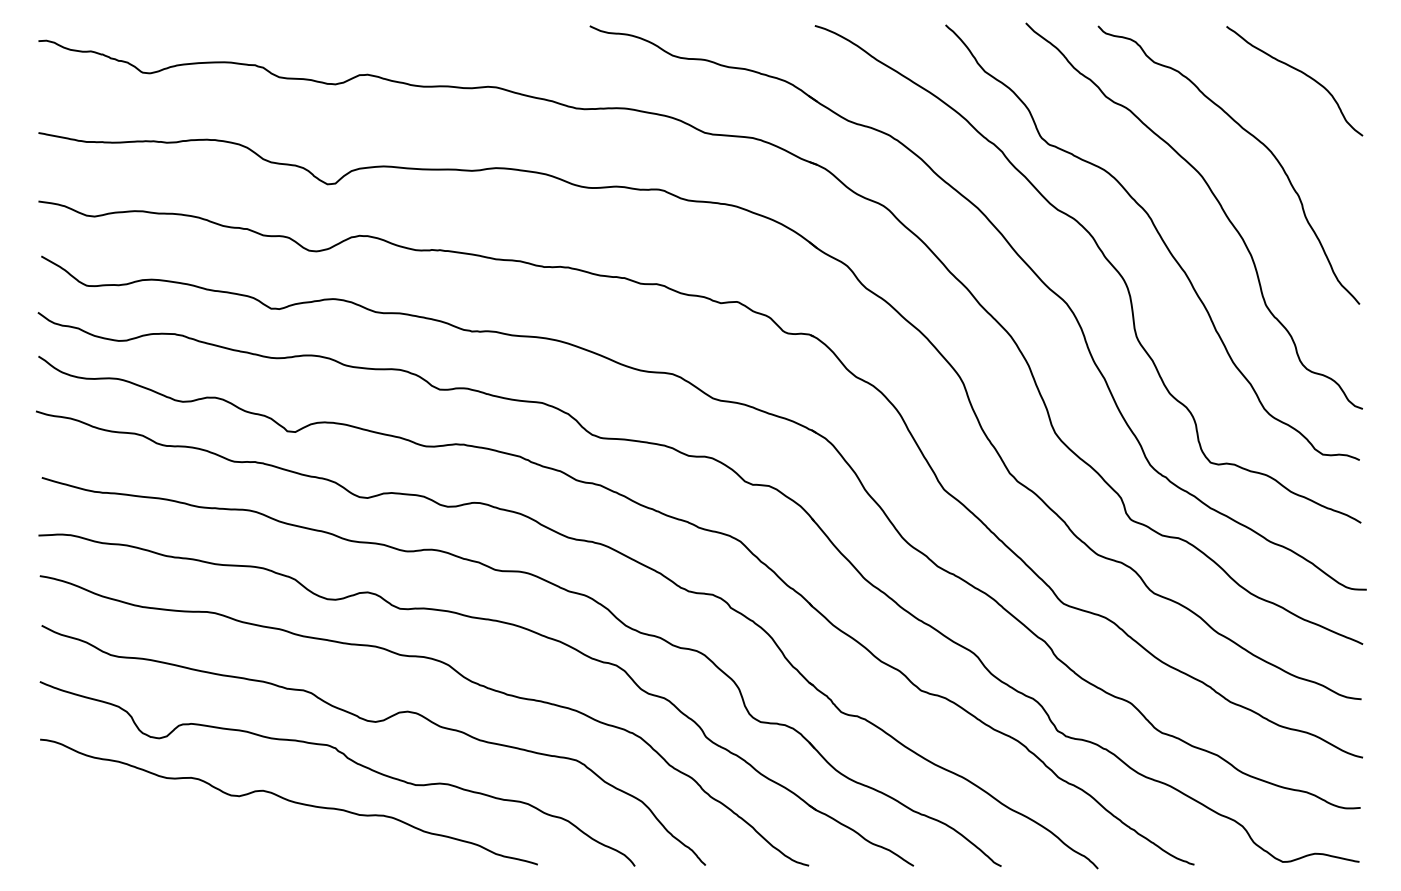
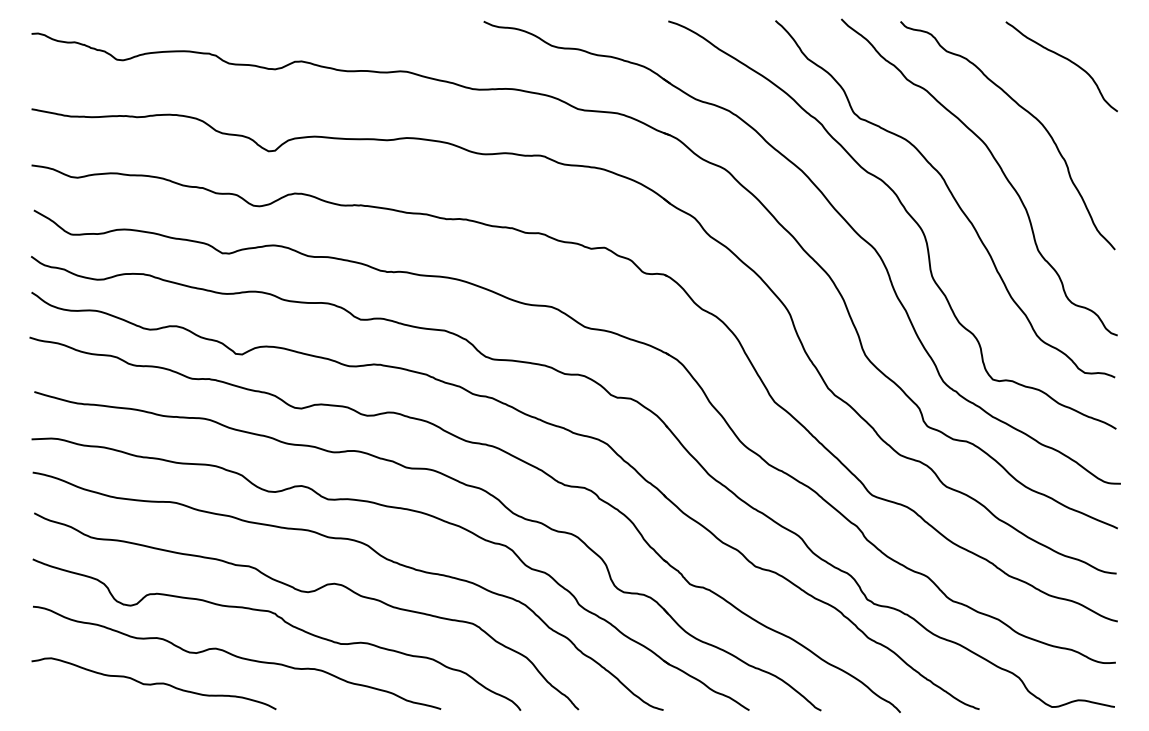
curve: (187, 833) -> (153, 683), added

